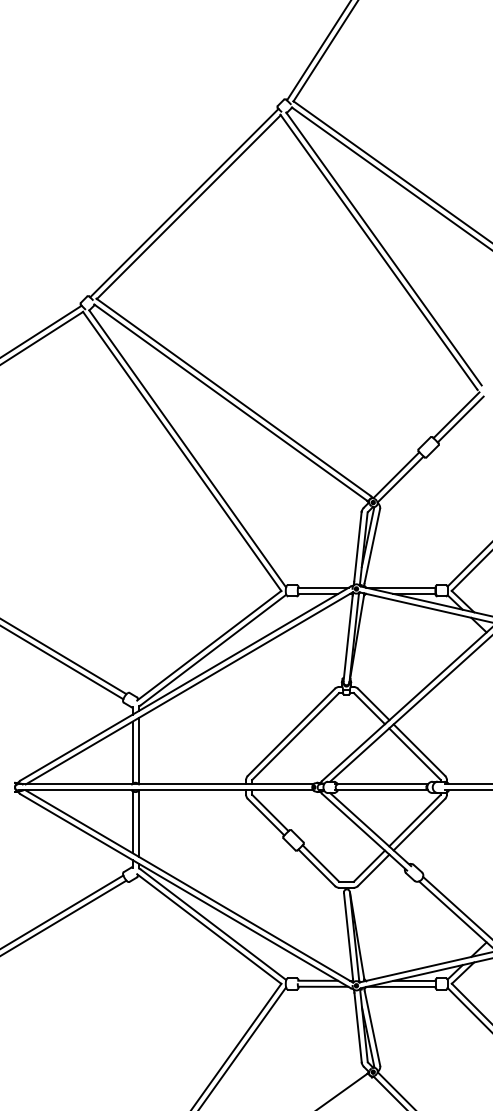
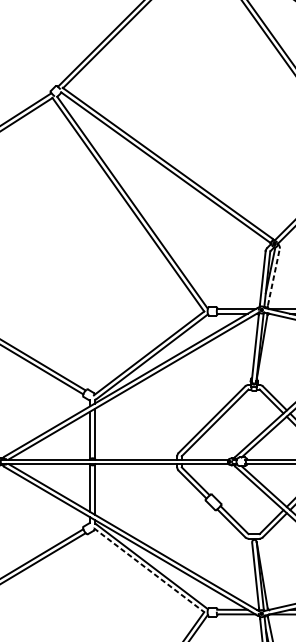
line: (372, 545) -> (273, 276), solid -> dashed
line: (209, 929) -> (149, 570), solid -> dashed

